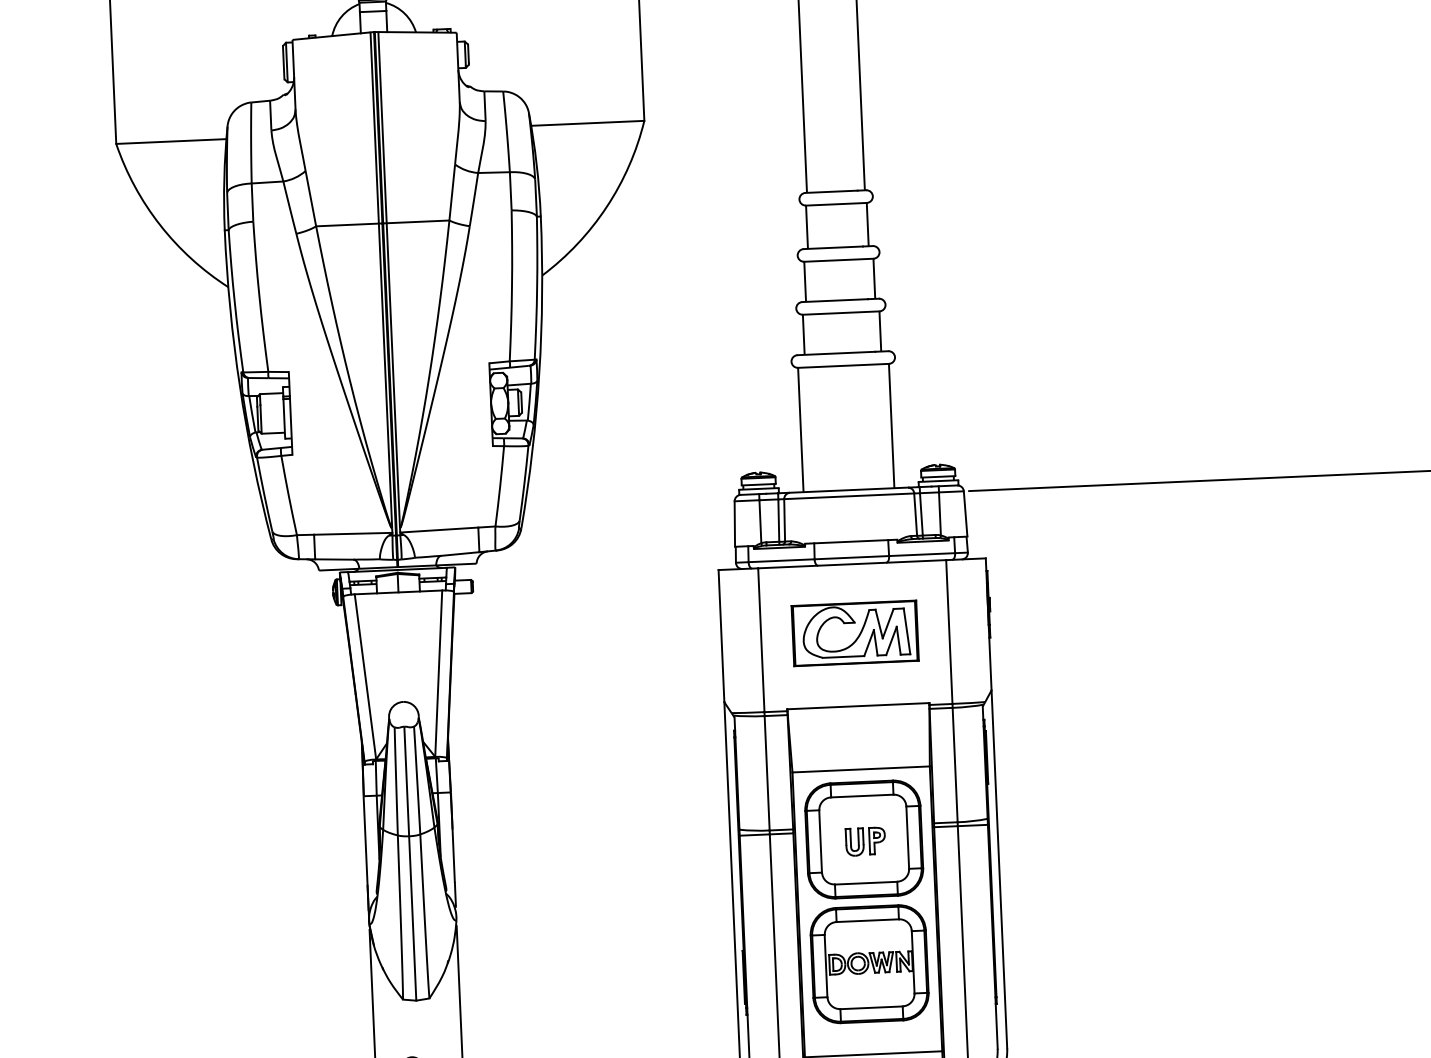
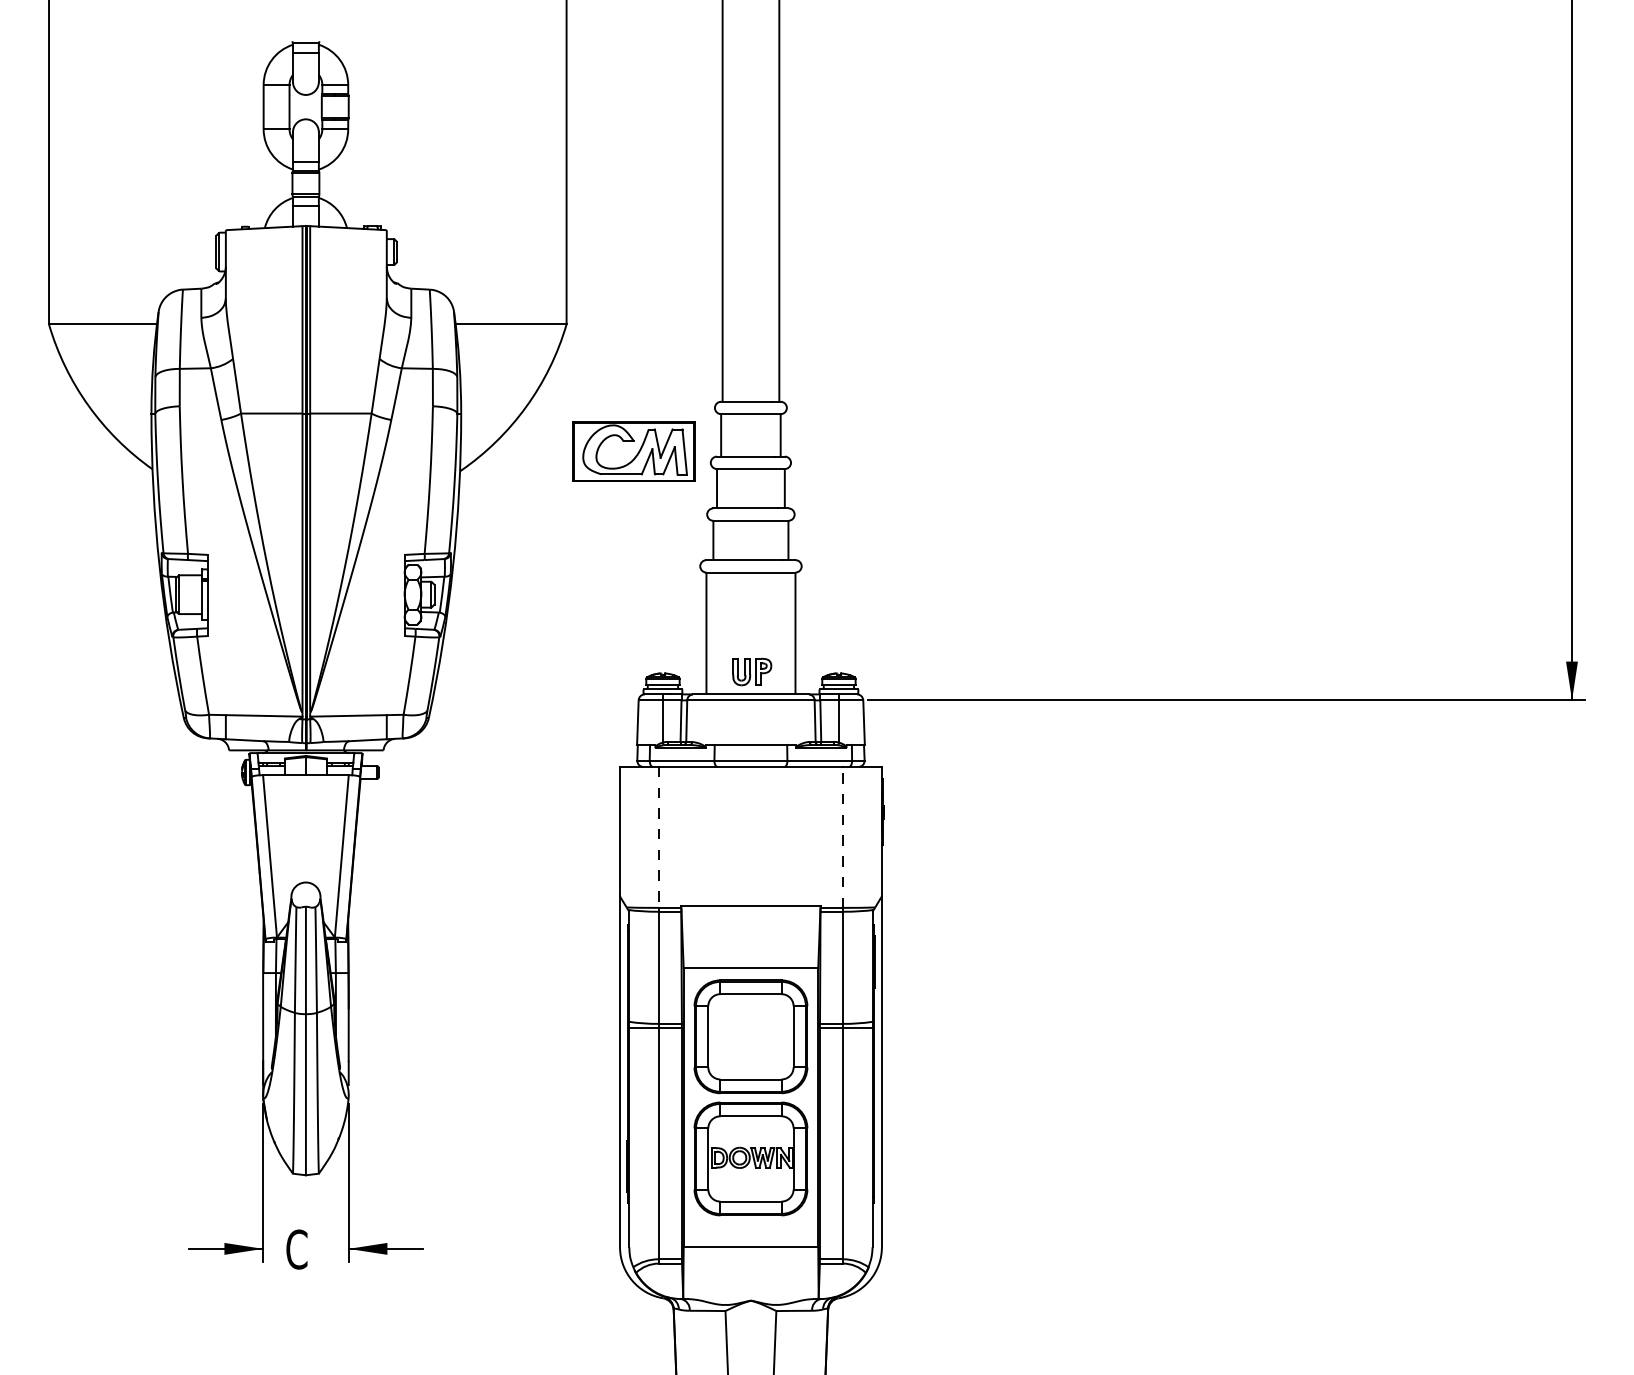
line: (949, 631) -> (843, 836), solid -> dashed
part: (854, 633) -> (633, 451), moved
line: (760, 640) -> (658, 837), solid -> dashed
part: (865, 841) -> (752, 671), moved

